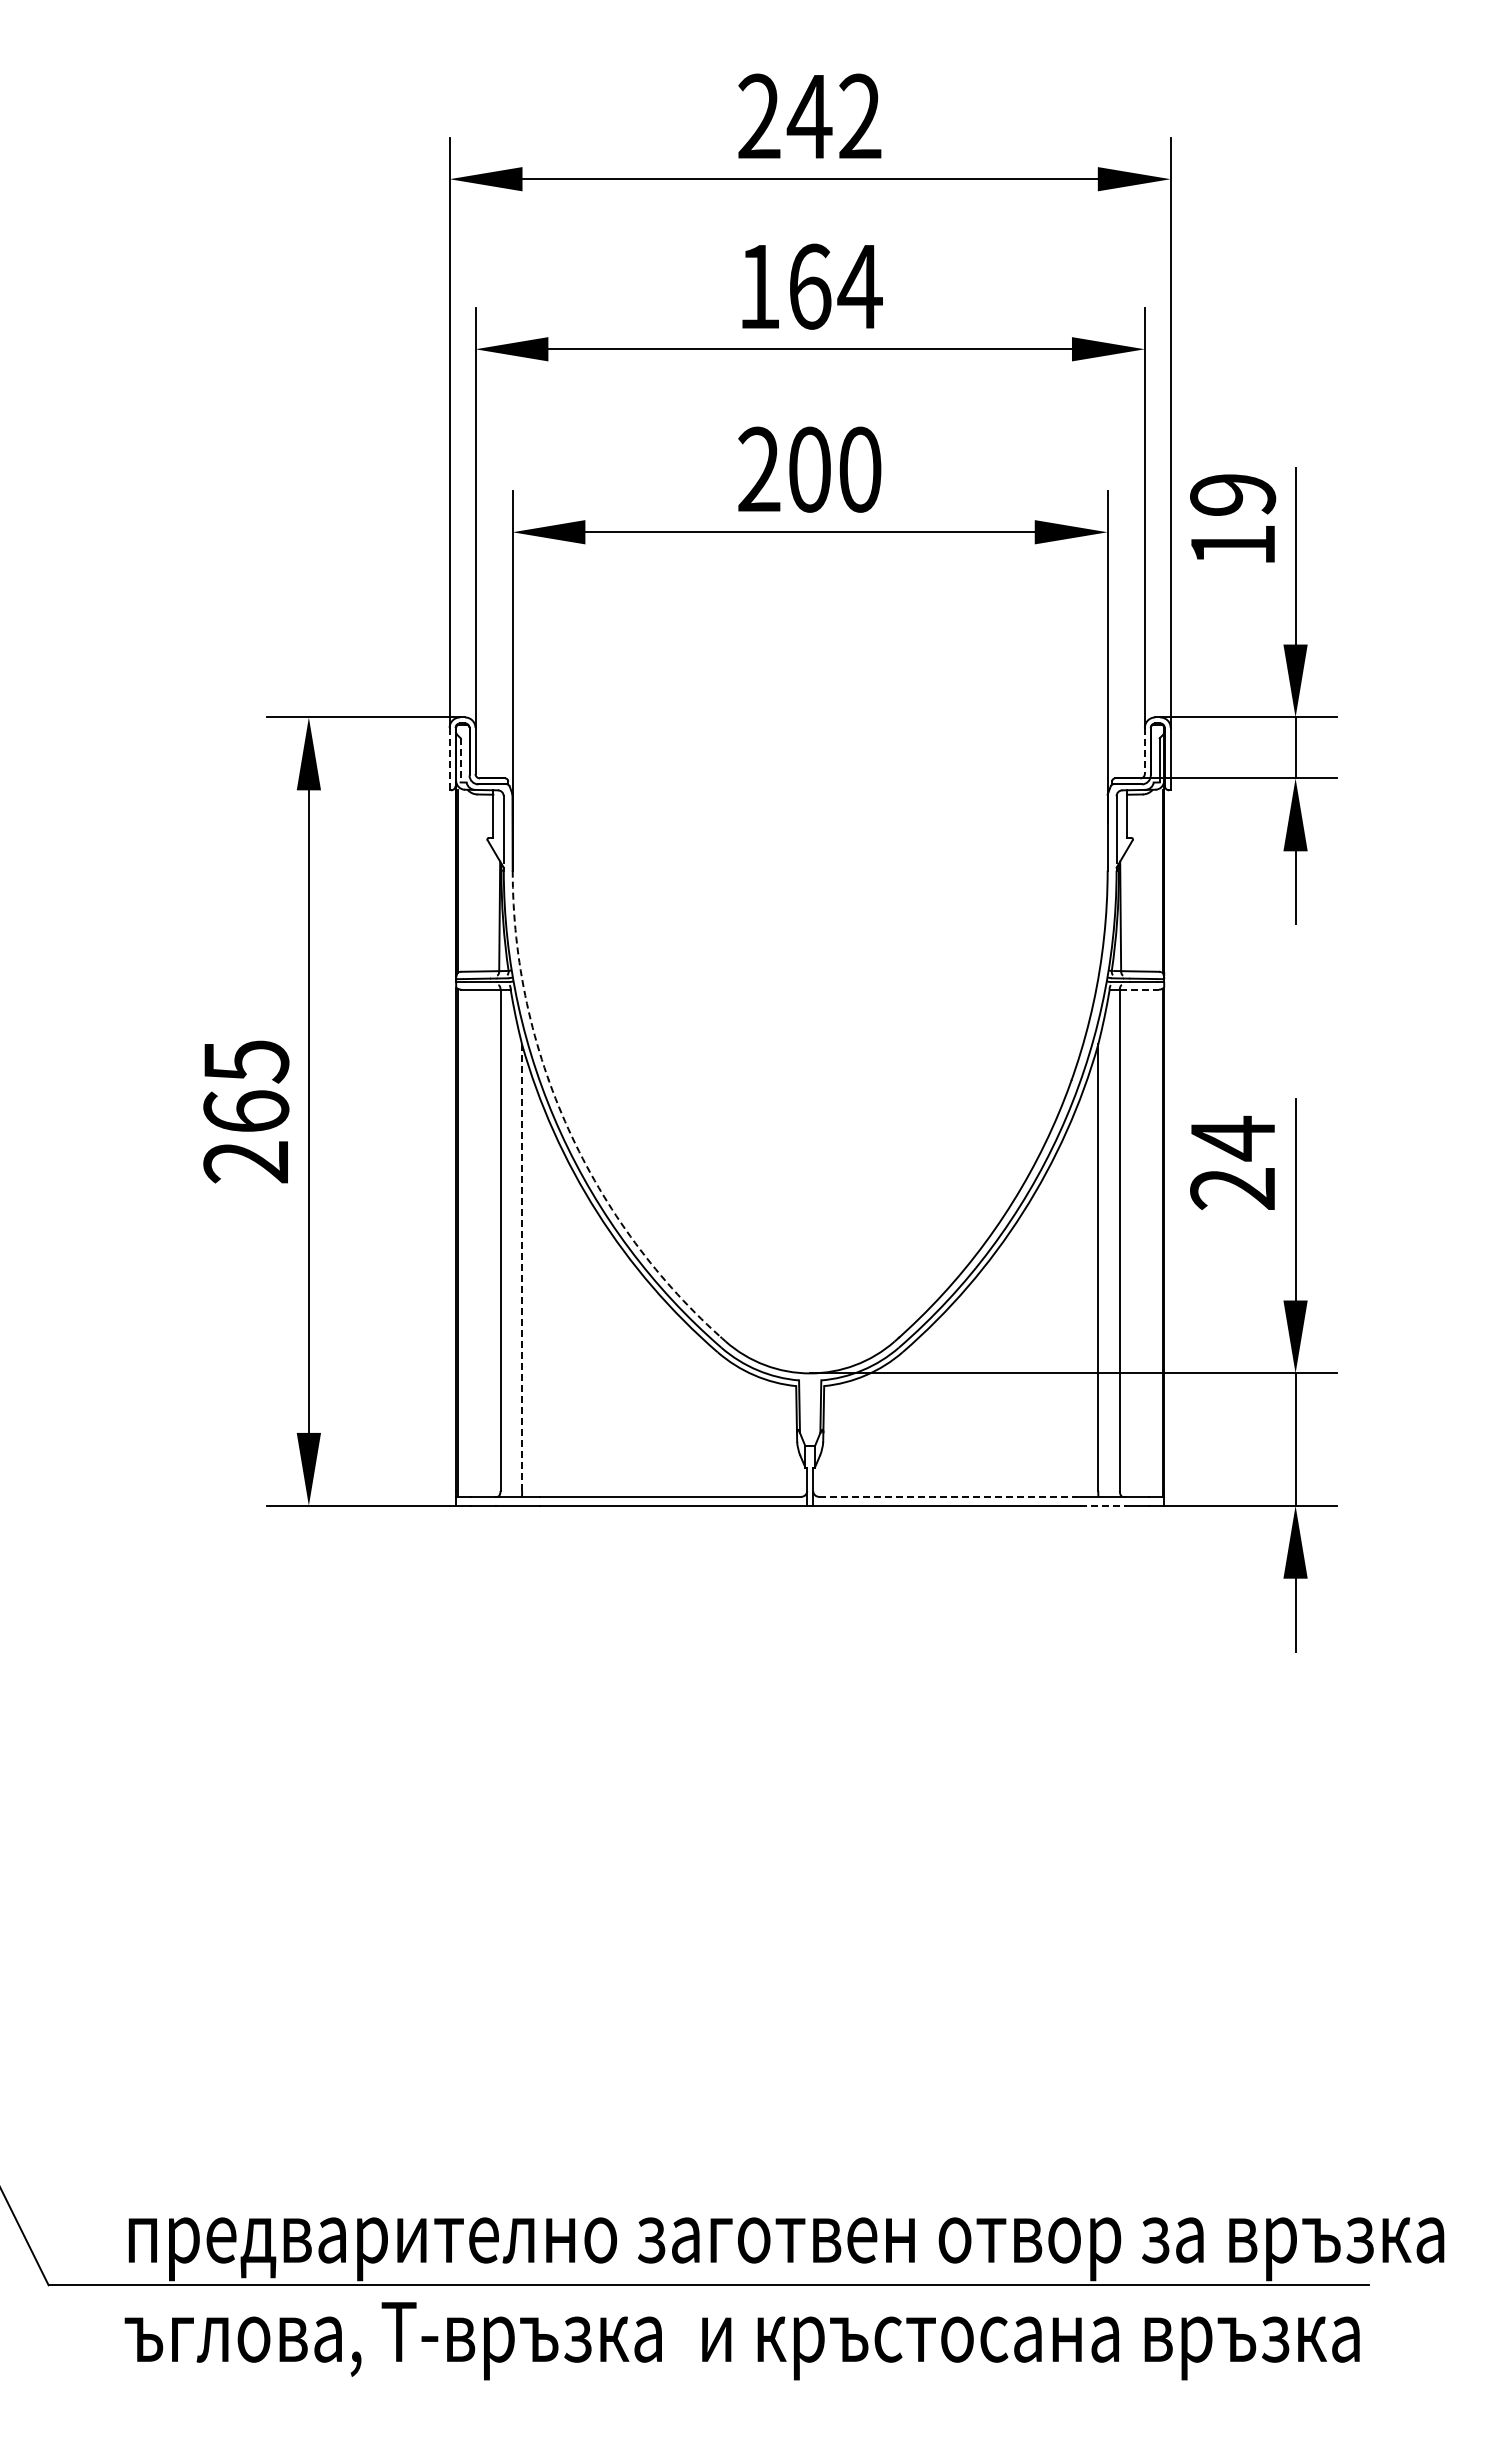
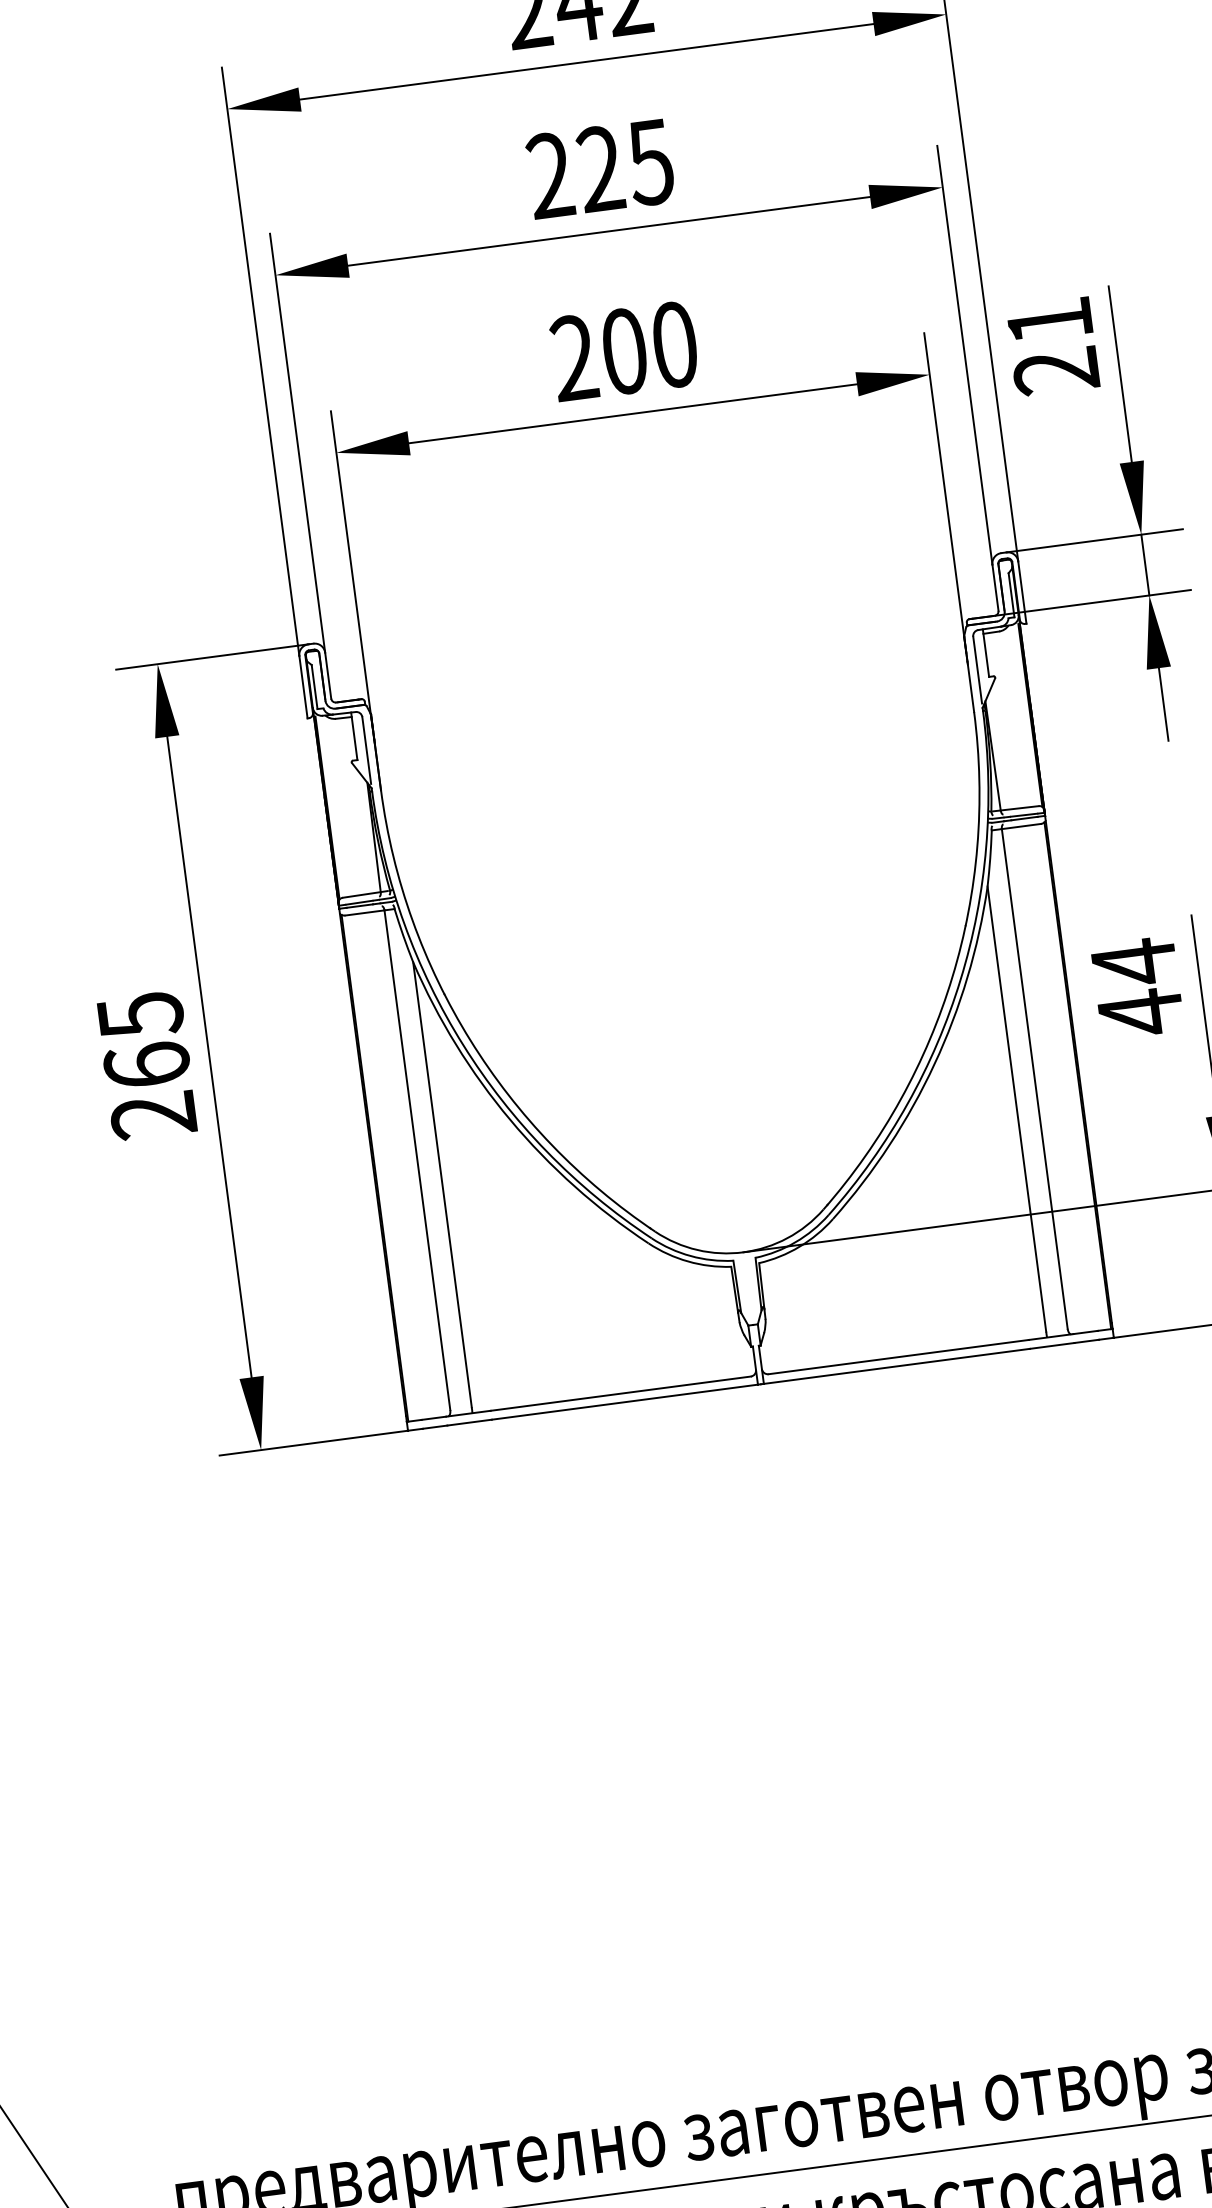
text: (810, 286) -> (601, 168), 164 -> 225
text: (1233, 520) -> (1053, 346), 19 -> 21
line: (1144, 751) -> (995, 588), dashed -> solid
line: (449, 759) -> (303, 687), dashed -> solid
line: (460, 760) -> (314, 687), dashed -> solid
line: (1139, 989) -> (1021, 826), dashed -> solid
arc: (568, 1129) -> (470, 1040), dashed -> solid
text: (1232, 1189) -> (1140, 1013), 24 -> 44
line: (522, 1268) -> (442, 1185), dashed -> solid
line: (949, 1496) -> (898, 1356), dashed -> solid
line: (1102, 1505) -> (1052, 1345), dashed -> solid

